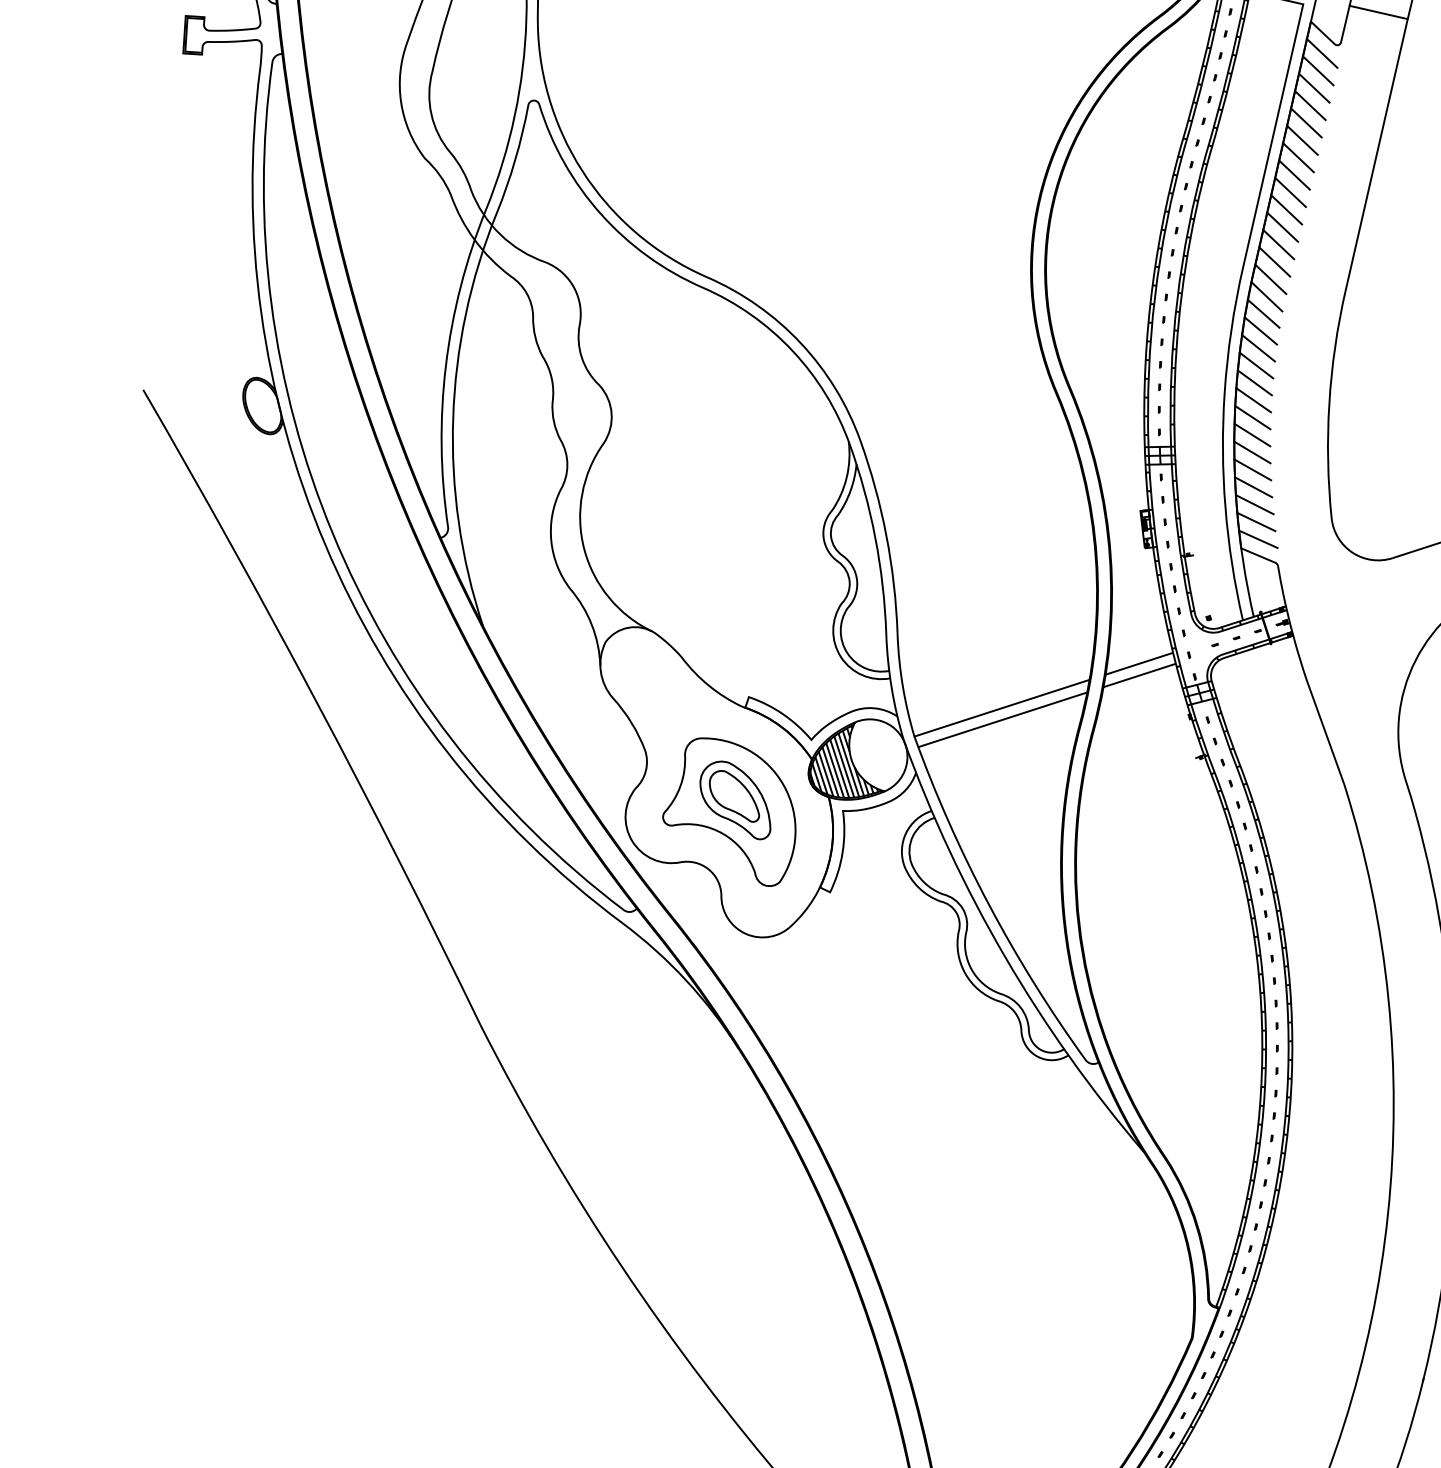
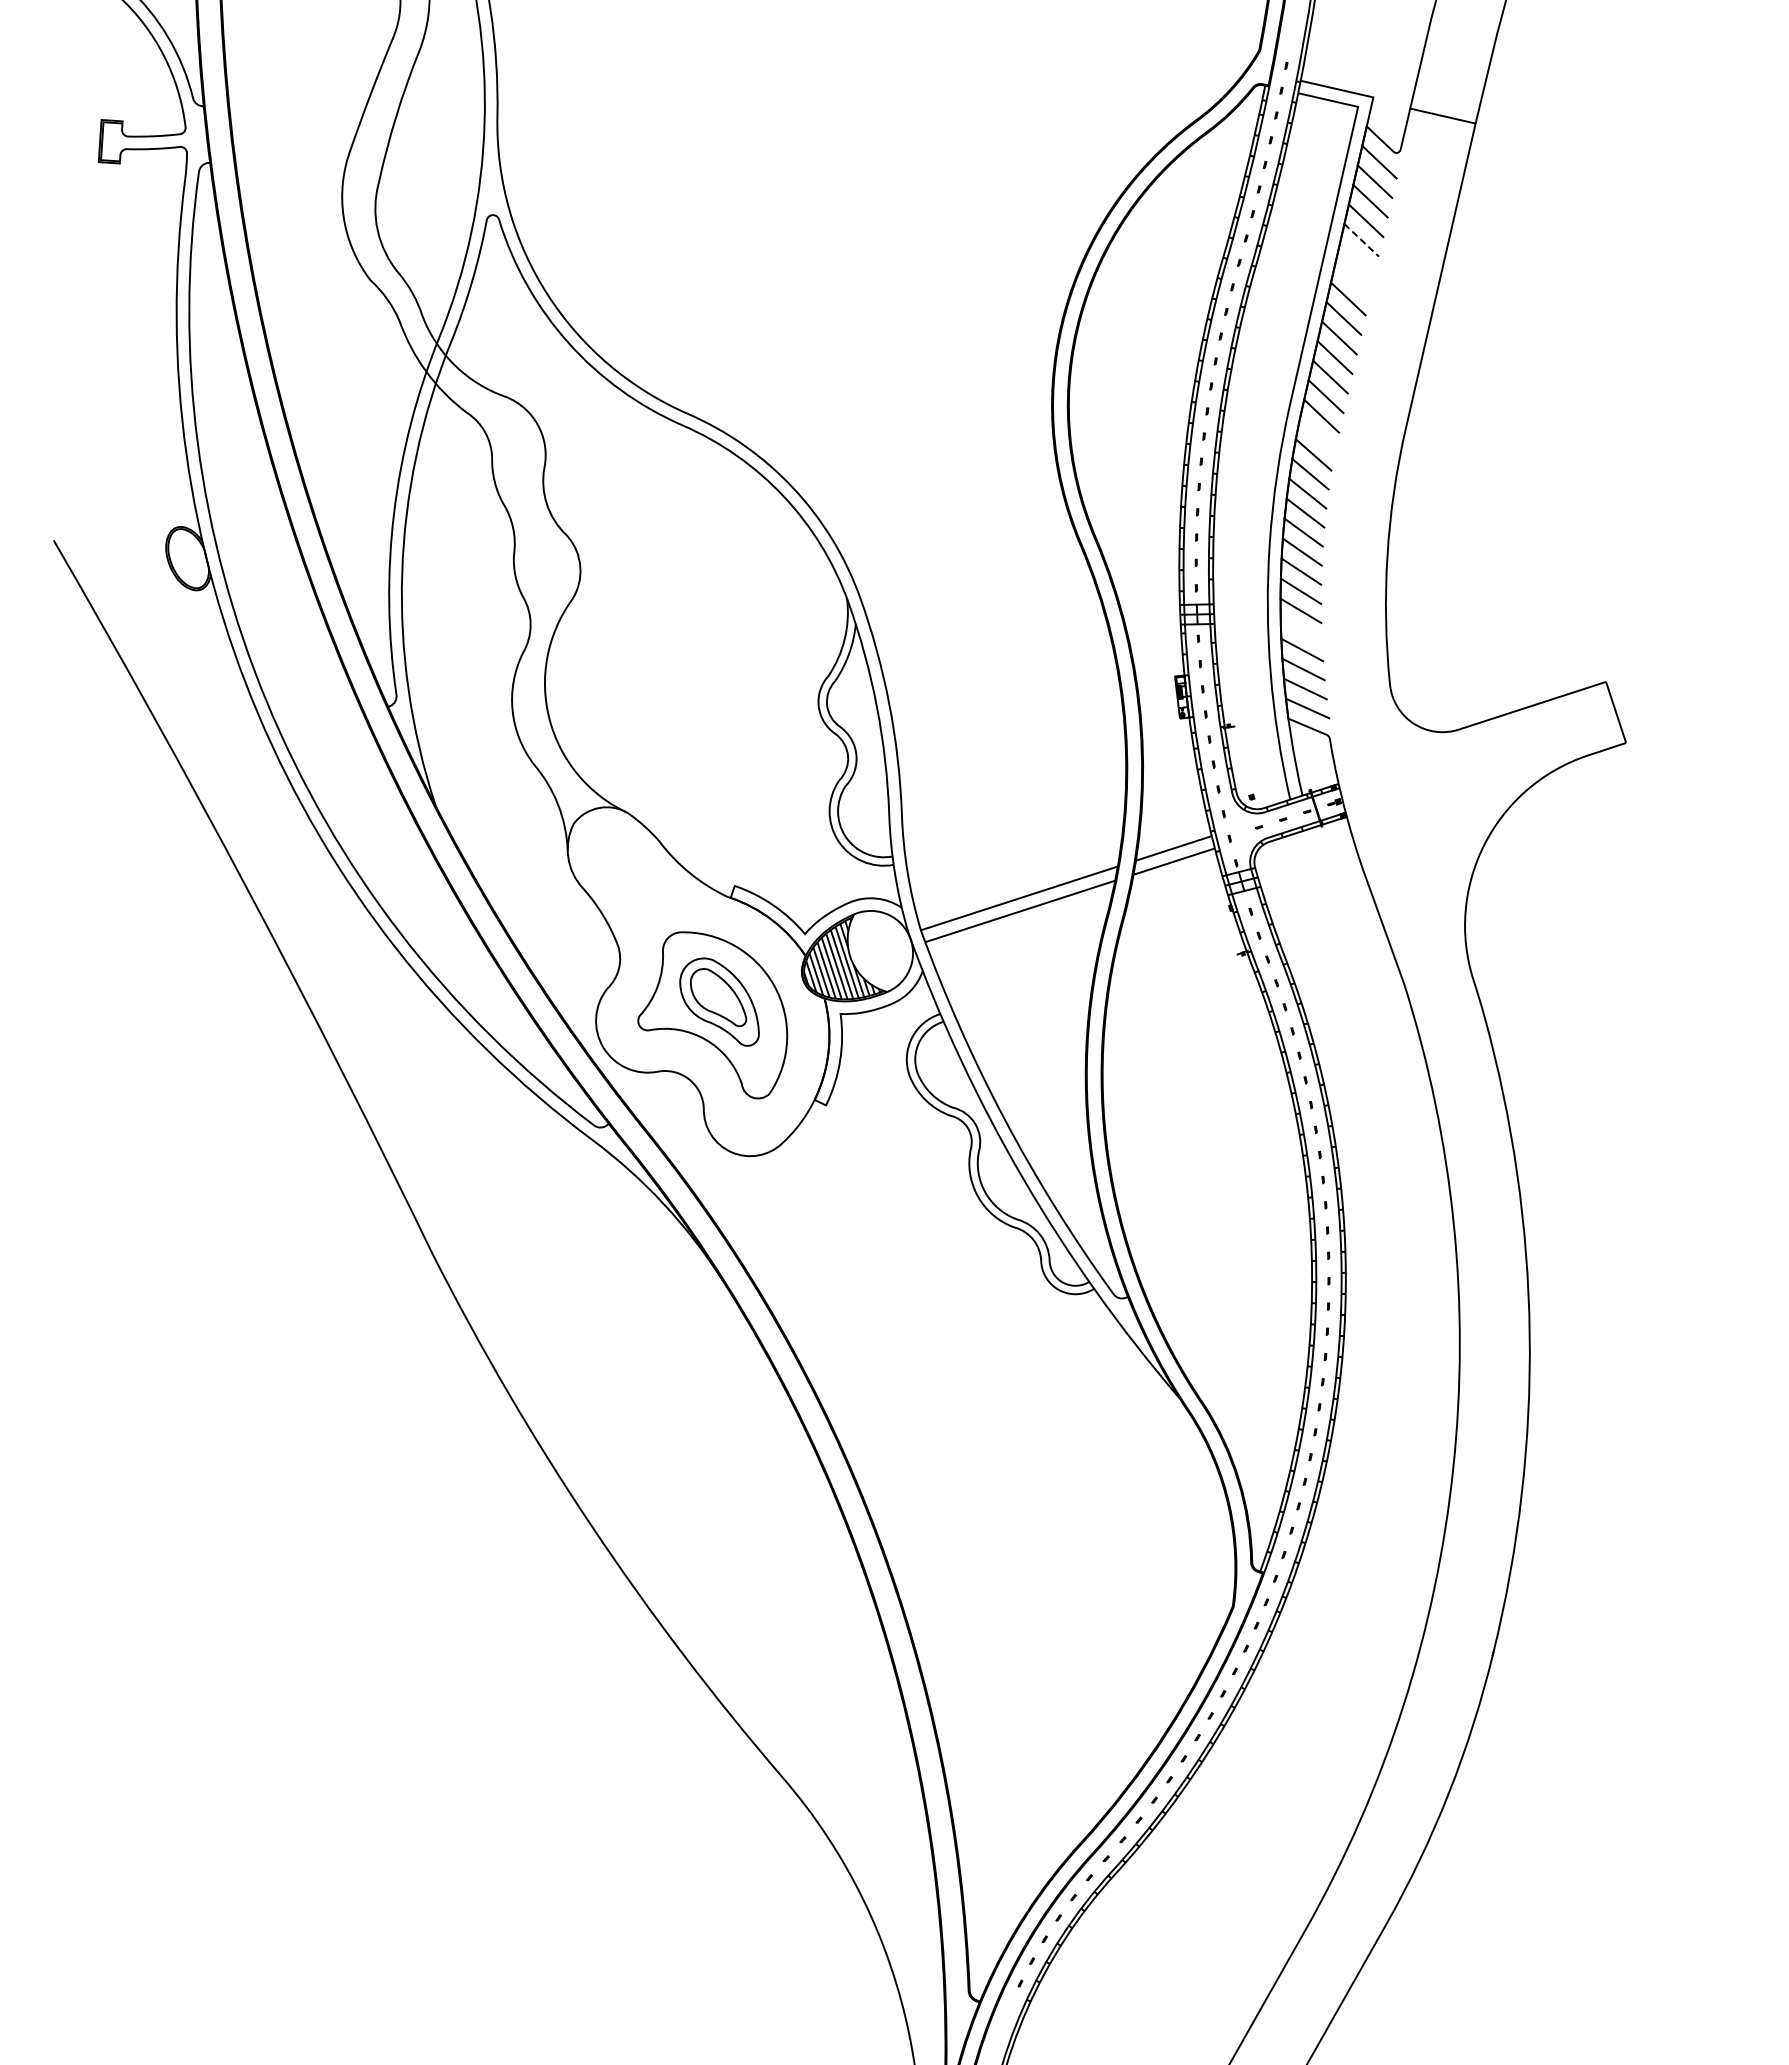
line: (1306, 123) -> (1361, 240), solid -> dashed
line: (1301, 140) -> (1356, 259), removed
line: (1298, 157) -> (1352, 279), removed
line: (1267, 296) -> (1317, 435), removed
line: (1252, 469) -> (1301, 630), removed

